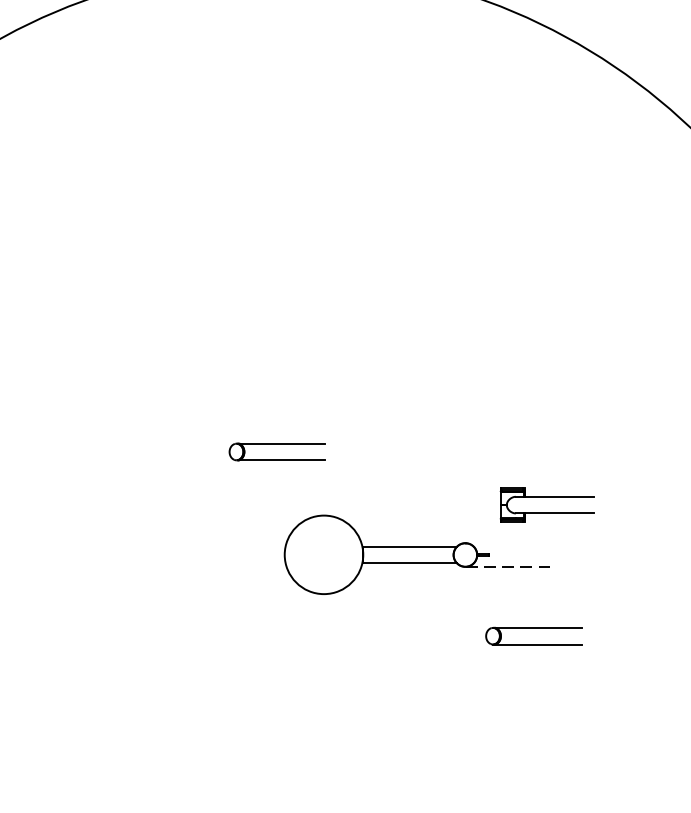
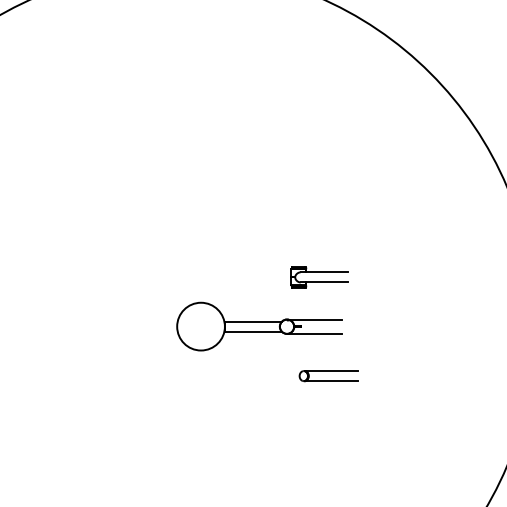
part: (277, 452) -> (172, 264), removed
part: (546, 505) -> (319, 277), moved
line: (510, 543) -> (314, 319), added
line: (512, 566) -> (315, 333), dashed -> solid

